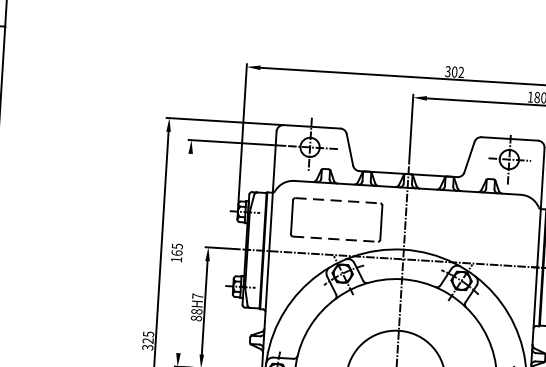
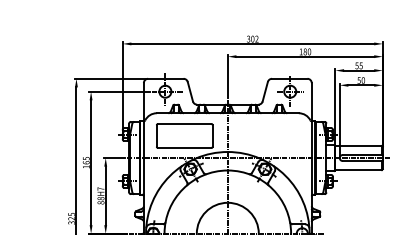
line: (337, 199) -> (184, 123), dashed -> solid
line: (335, 239) -> (184, 148), dashed -> solid
line: (185, 253) -> (91, 162), added

